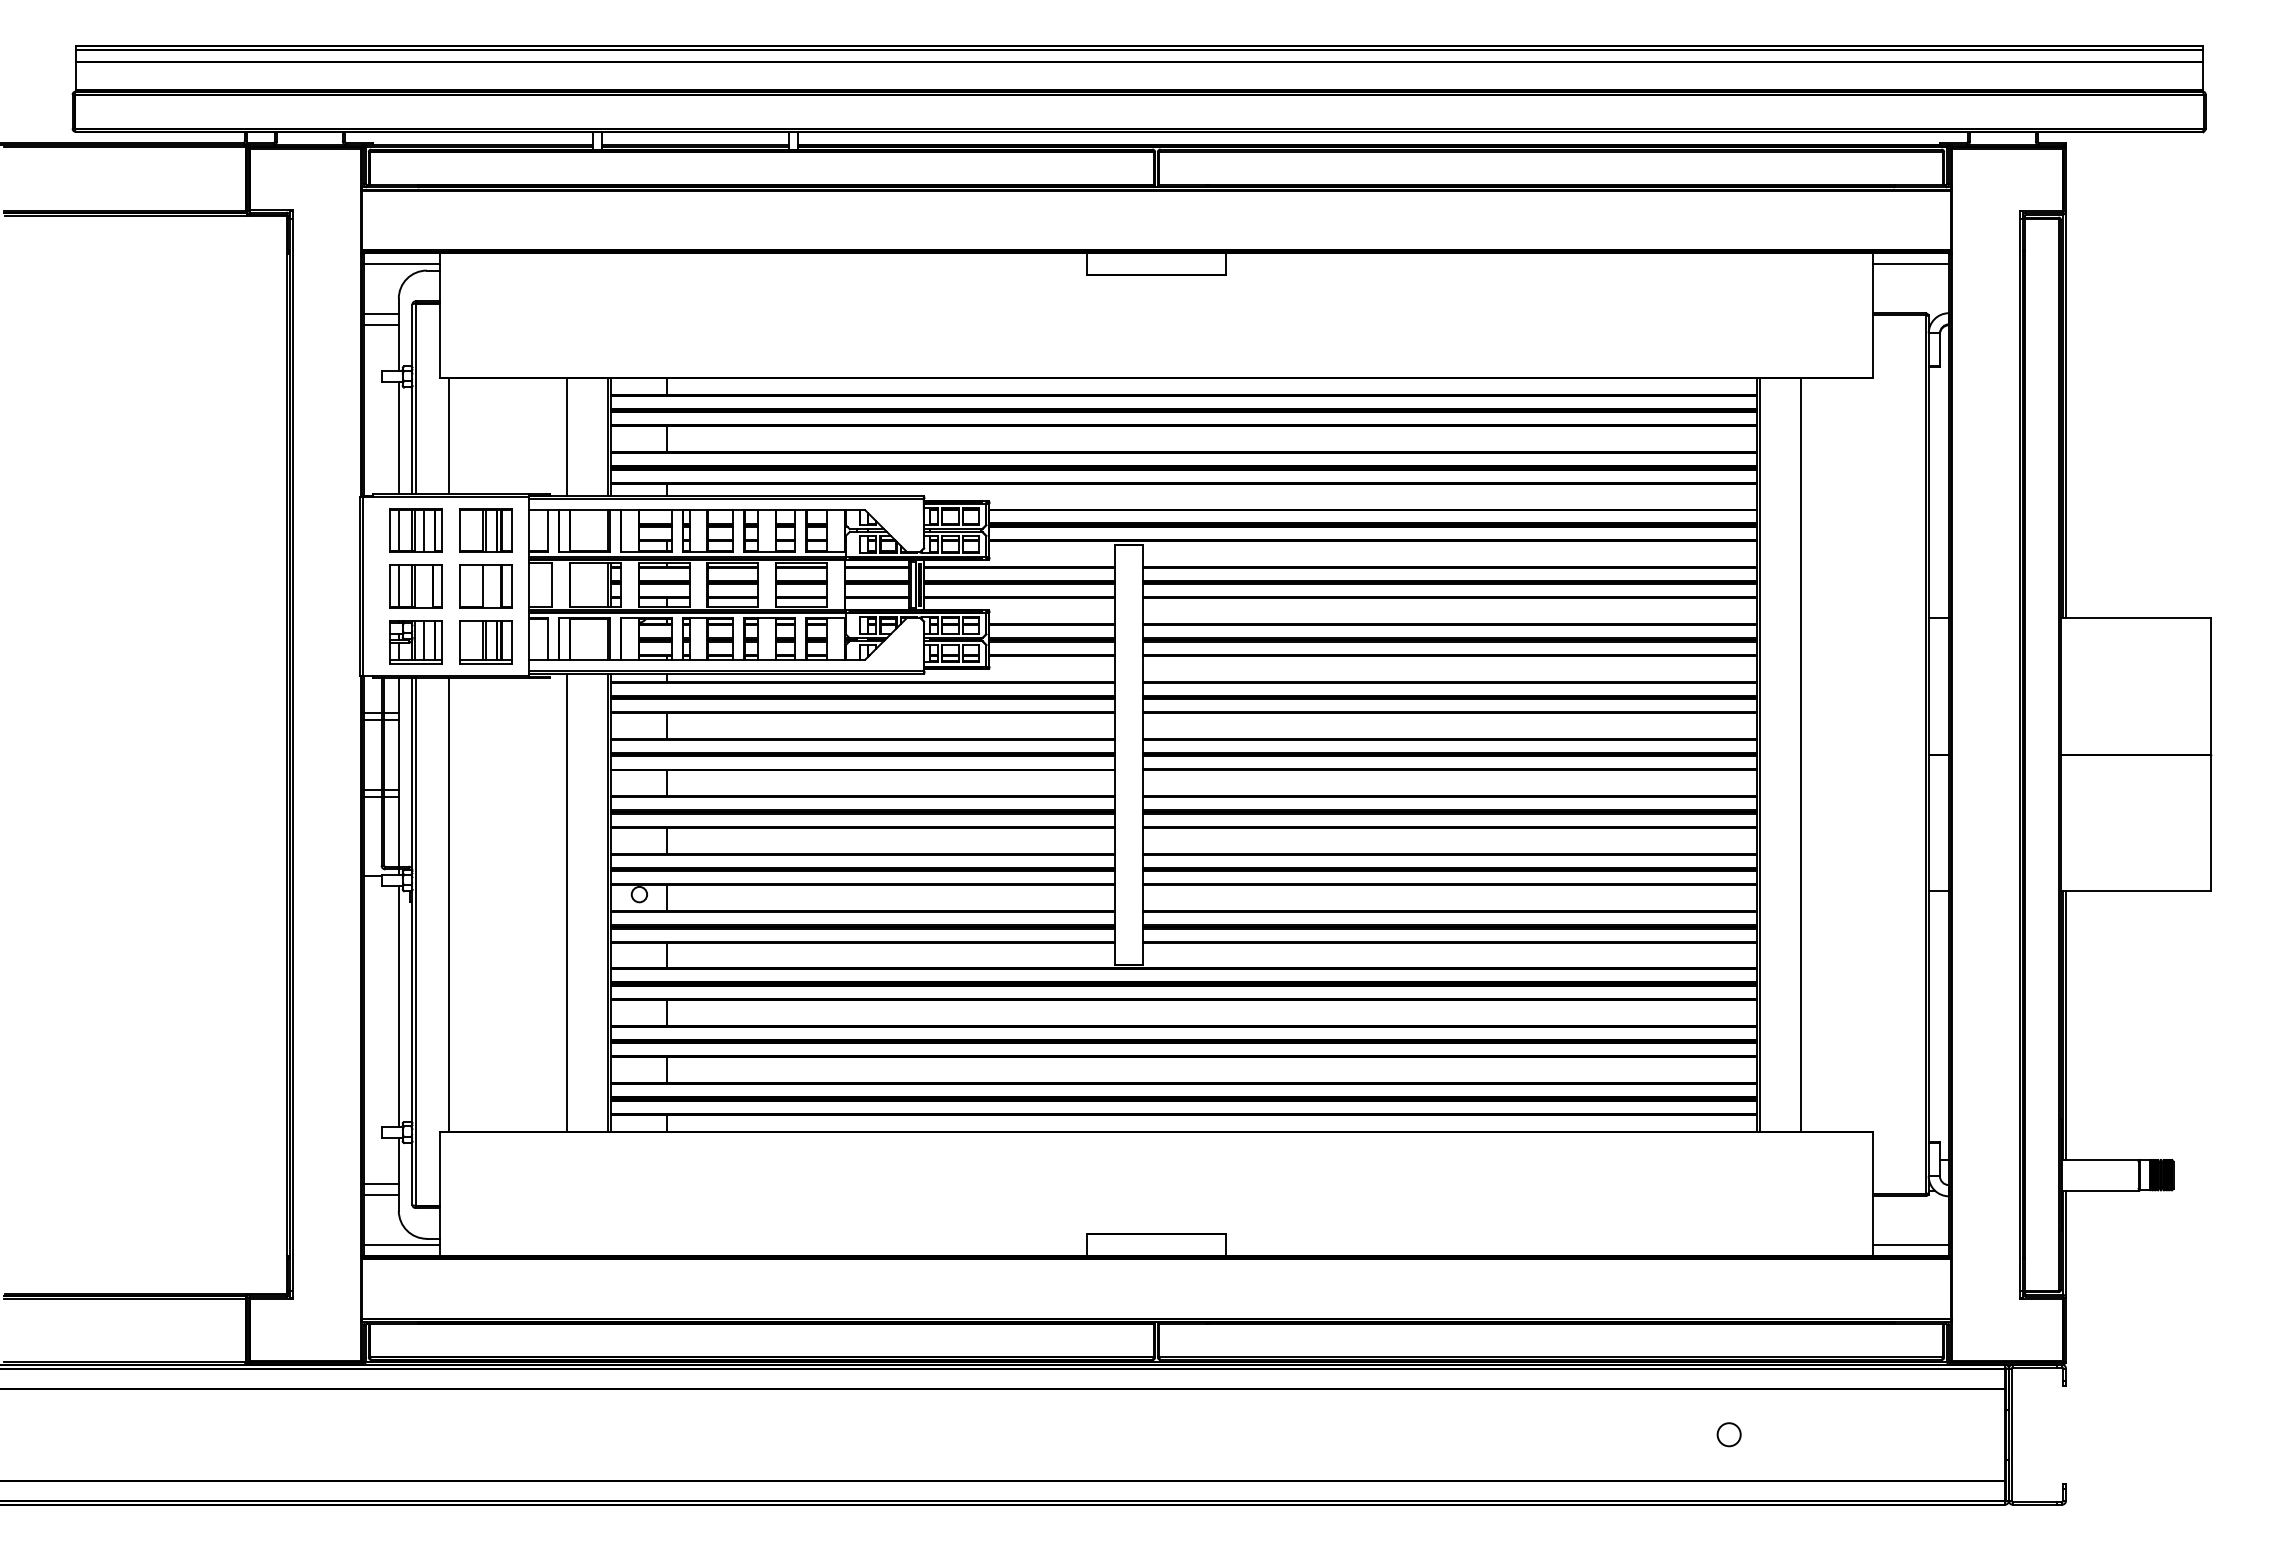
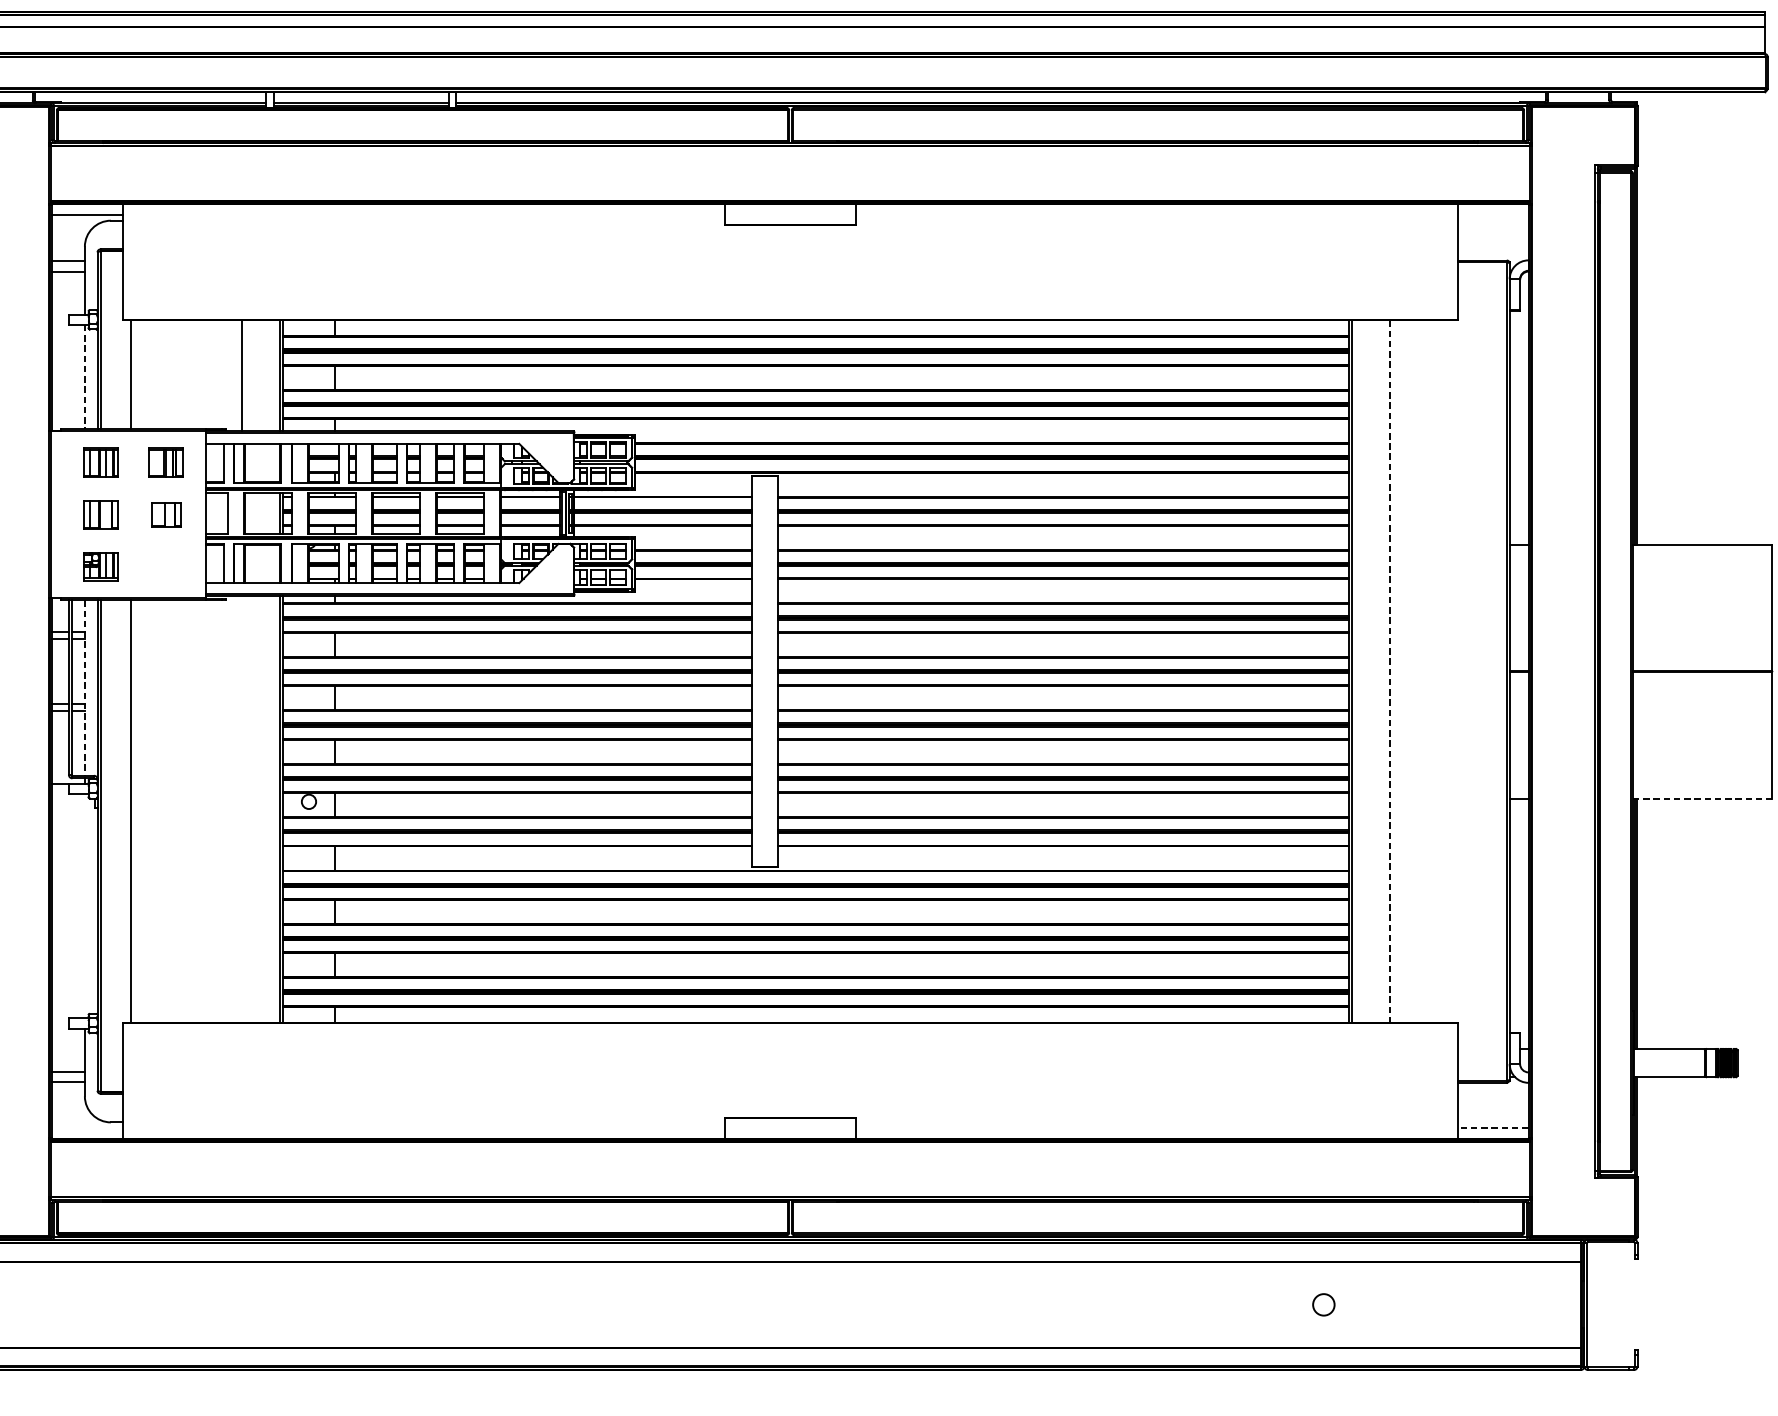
line: (1910, 264) -> (1492, 215), removed
line: (398, 438) -> (84, 377), solid -> dashed
part: (415, 530) -> (100, 462), size x0.7
part: (485, 530) -> (165, 462), size x0.7
part: (415, 586) -> (100, 514), size x0.7
part: (485, 586) -> (165, 514), size x0.6
part: (415, 642) -> (100, 567), size x0.7
part: (485, 642) -> (165, 567), removed
line: (1800, 755) -> (1390, 672), solid -> dashed
line: (398, 772) -> (84, 688), solid -> dashed
line: (2135, 891) -> (1702, 798), solid -> dashed
line: (567, 902) -> (241, 809), removed
line: (398, 1006) -> (84, 906), removed
line: (401, 1245) -> (87, 1128), removed
line: (1910, 1245) -> (1492, 1128), solid -> dashed

